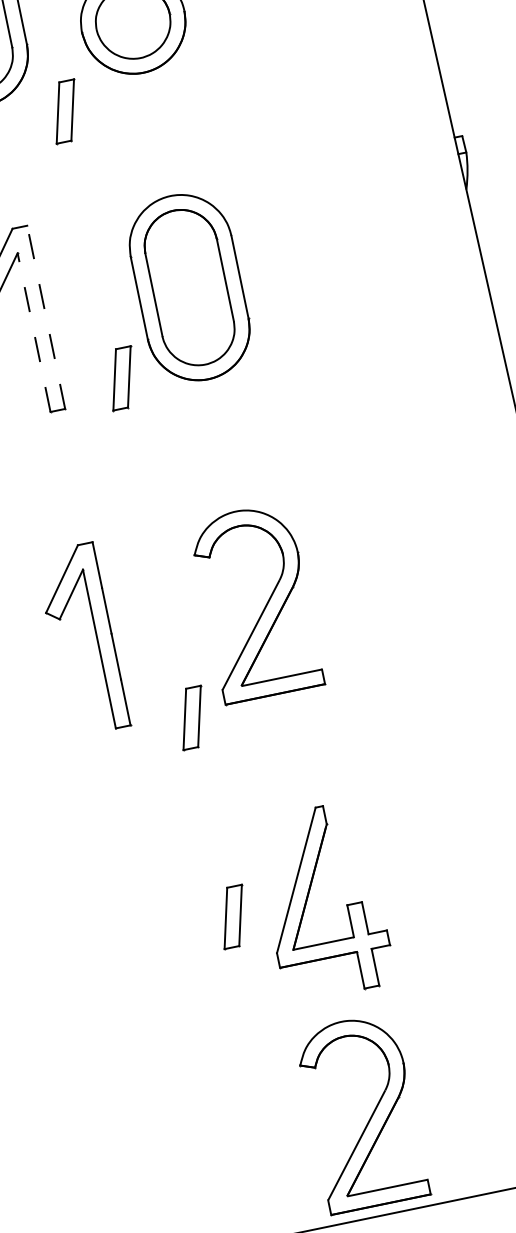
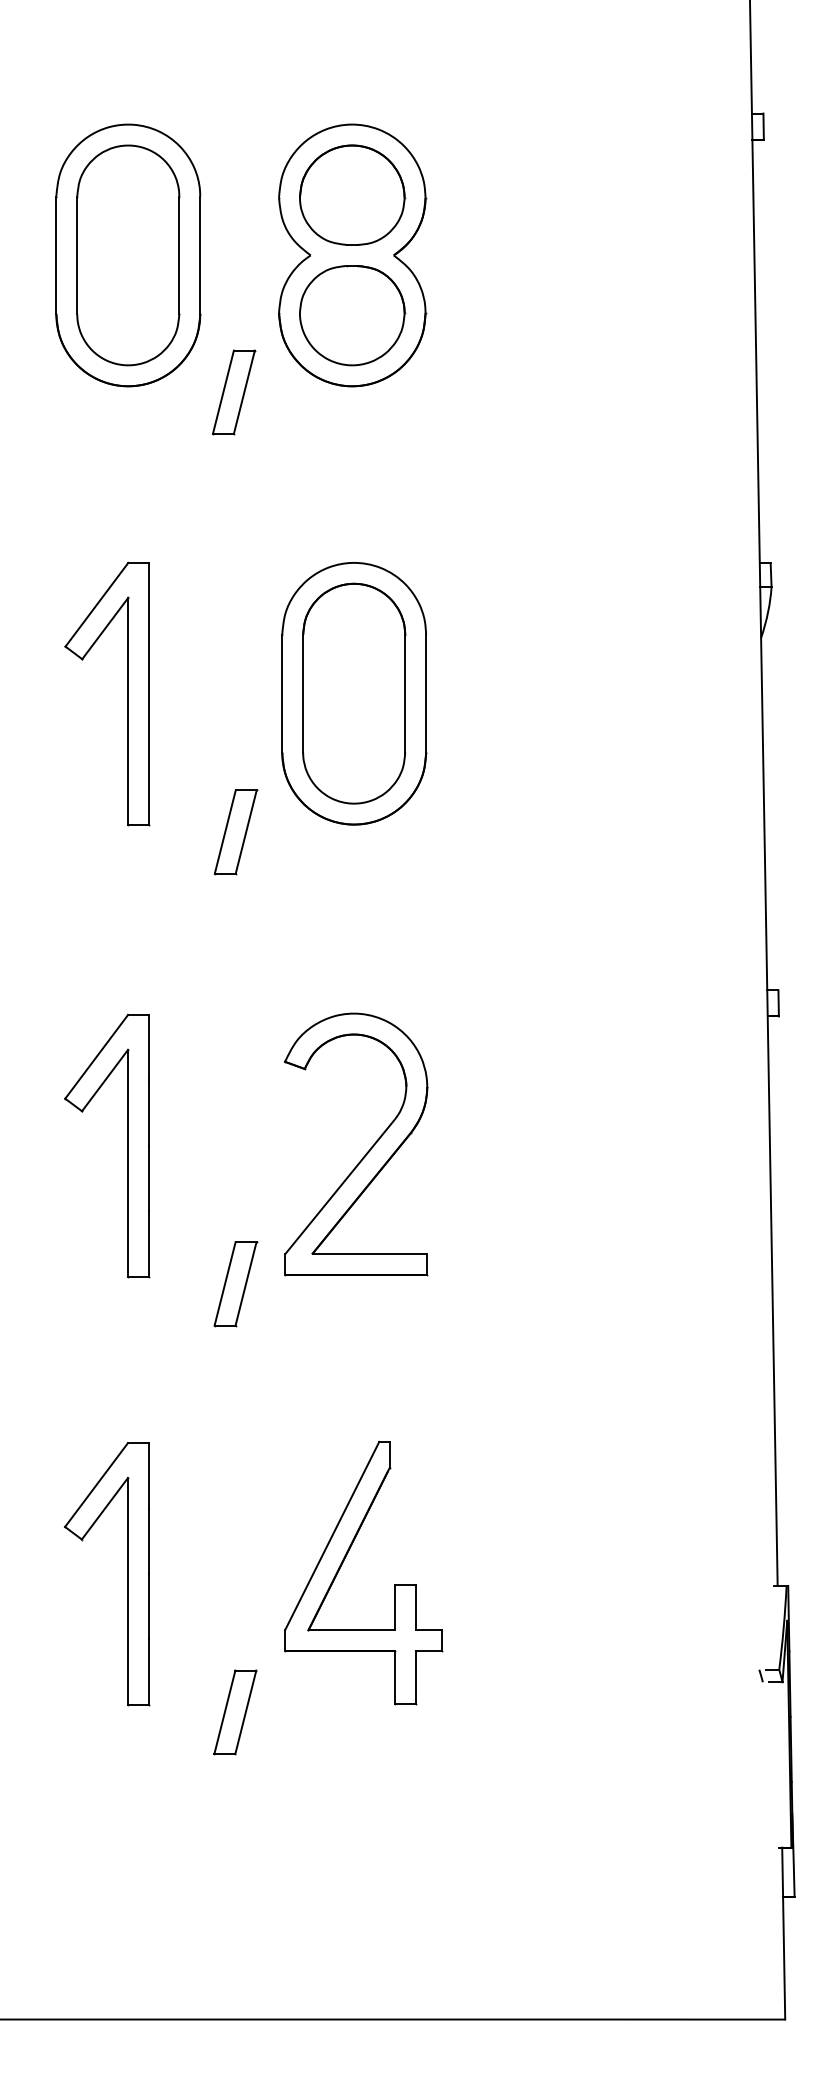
part: (65, 111) -> (234, 392), moved
line: (46, 317) -> (149, 693), dashed -> solid
line: (34, 332) -> (128, 710), dashed -> solid
part: (122, 378) -> (236, 832), moved
part: (233, 917) -> (235, 1712), moved
part: (158, 936) -> (127, 1574), added
part: (370, 1117) -> (366, 1881), removed

